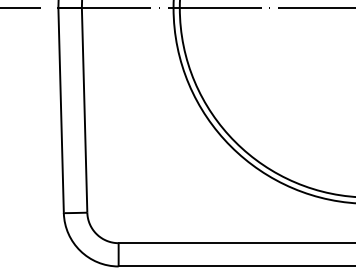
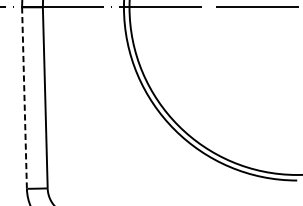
line: (61, 110) -> (24, 98), solid -> dashed

